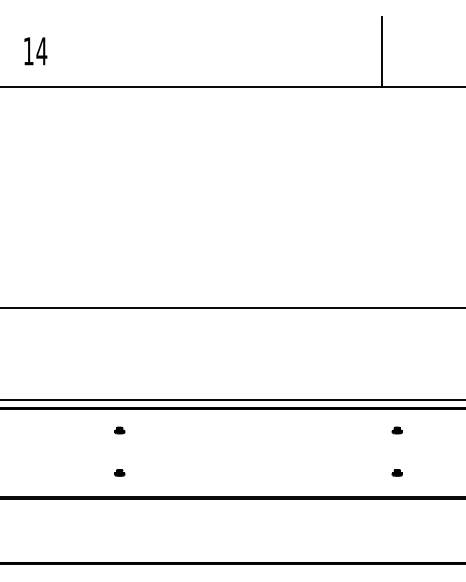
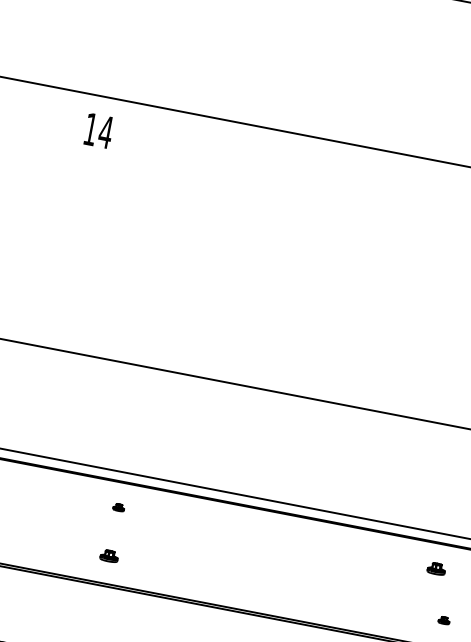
text: (35, 51) -> (98, 131), moved
part: (396, 430) -> (435, 568), size x1.6
part: (119, 472) -> (109, 555), size x1.6
part: (396, 472) -> (443, 619), moved

